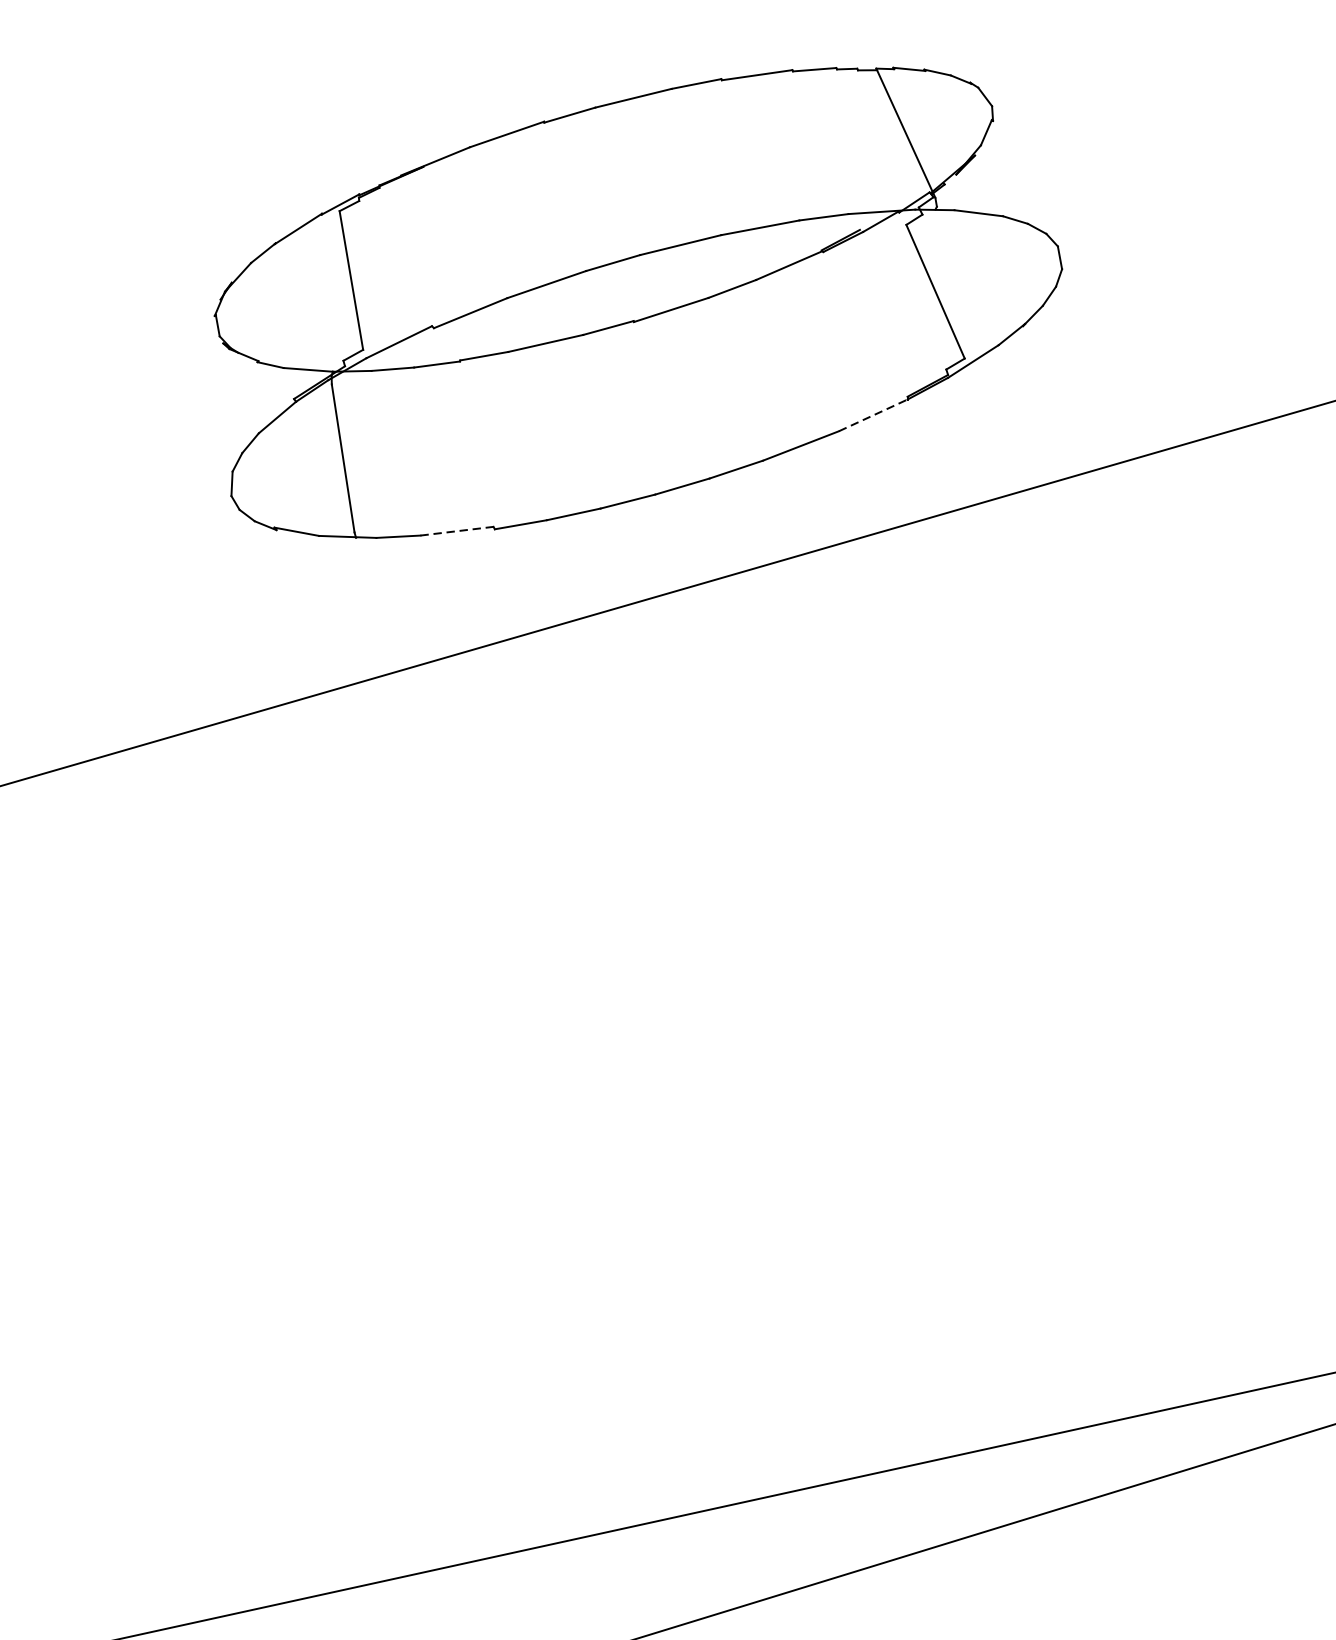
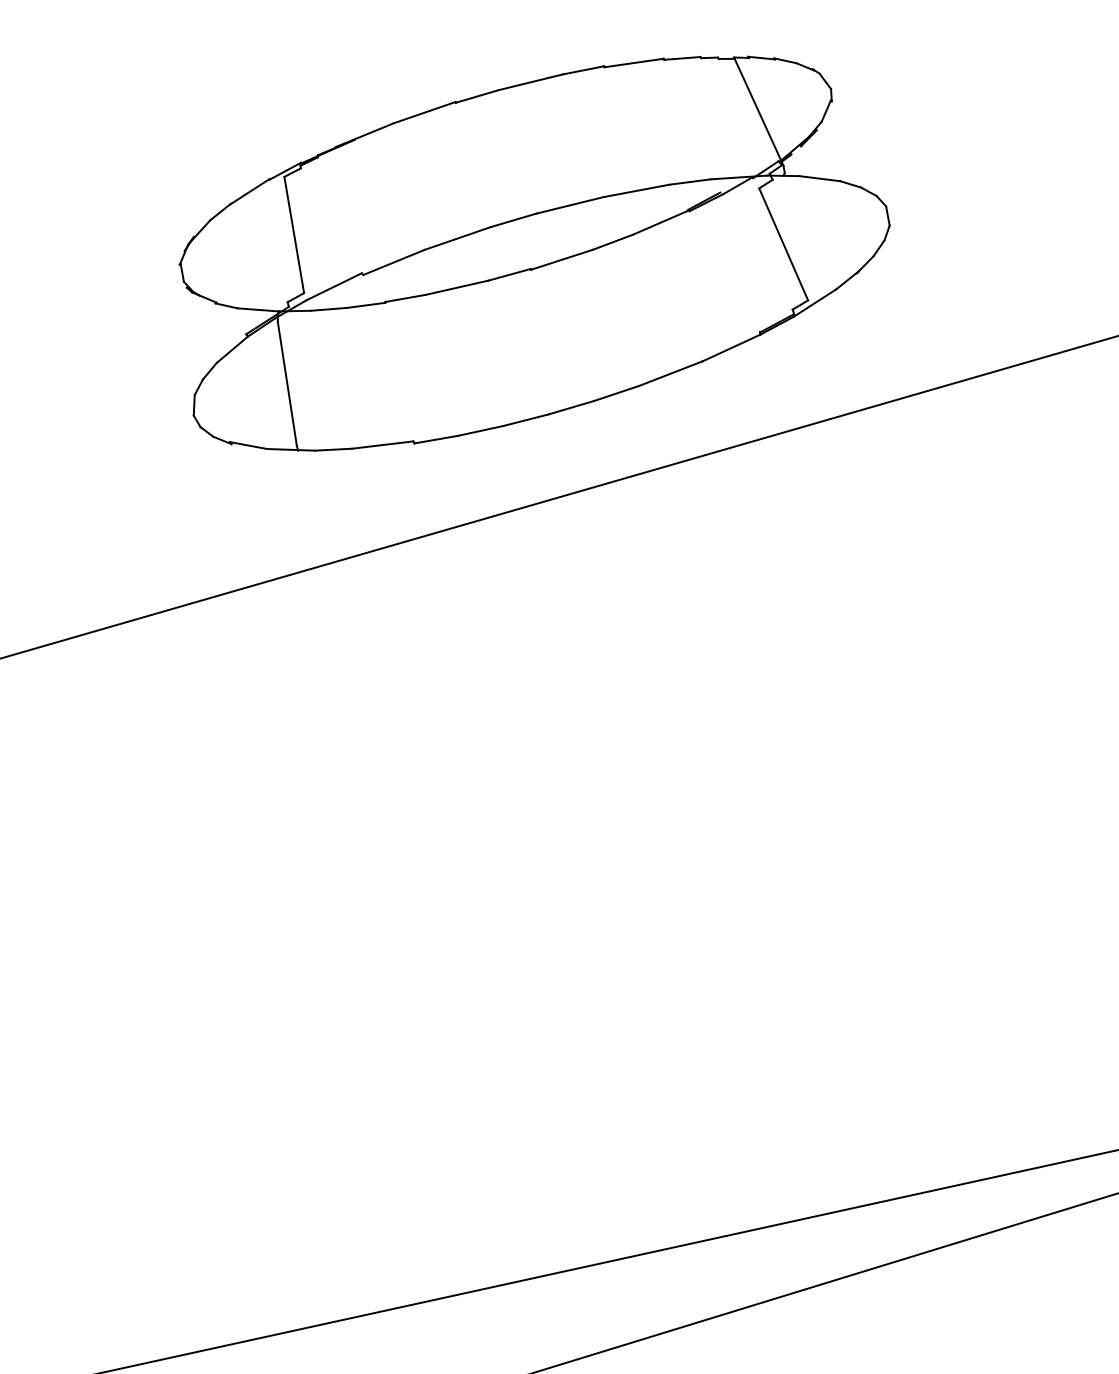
line: (873, 415) -> (731, 348), dashed -> solid
line: (456, 531) -> (382, 445), dashed -> solid

